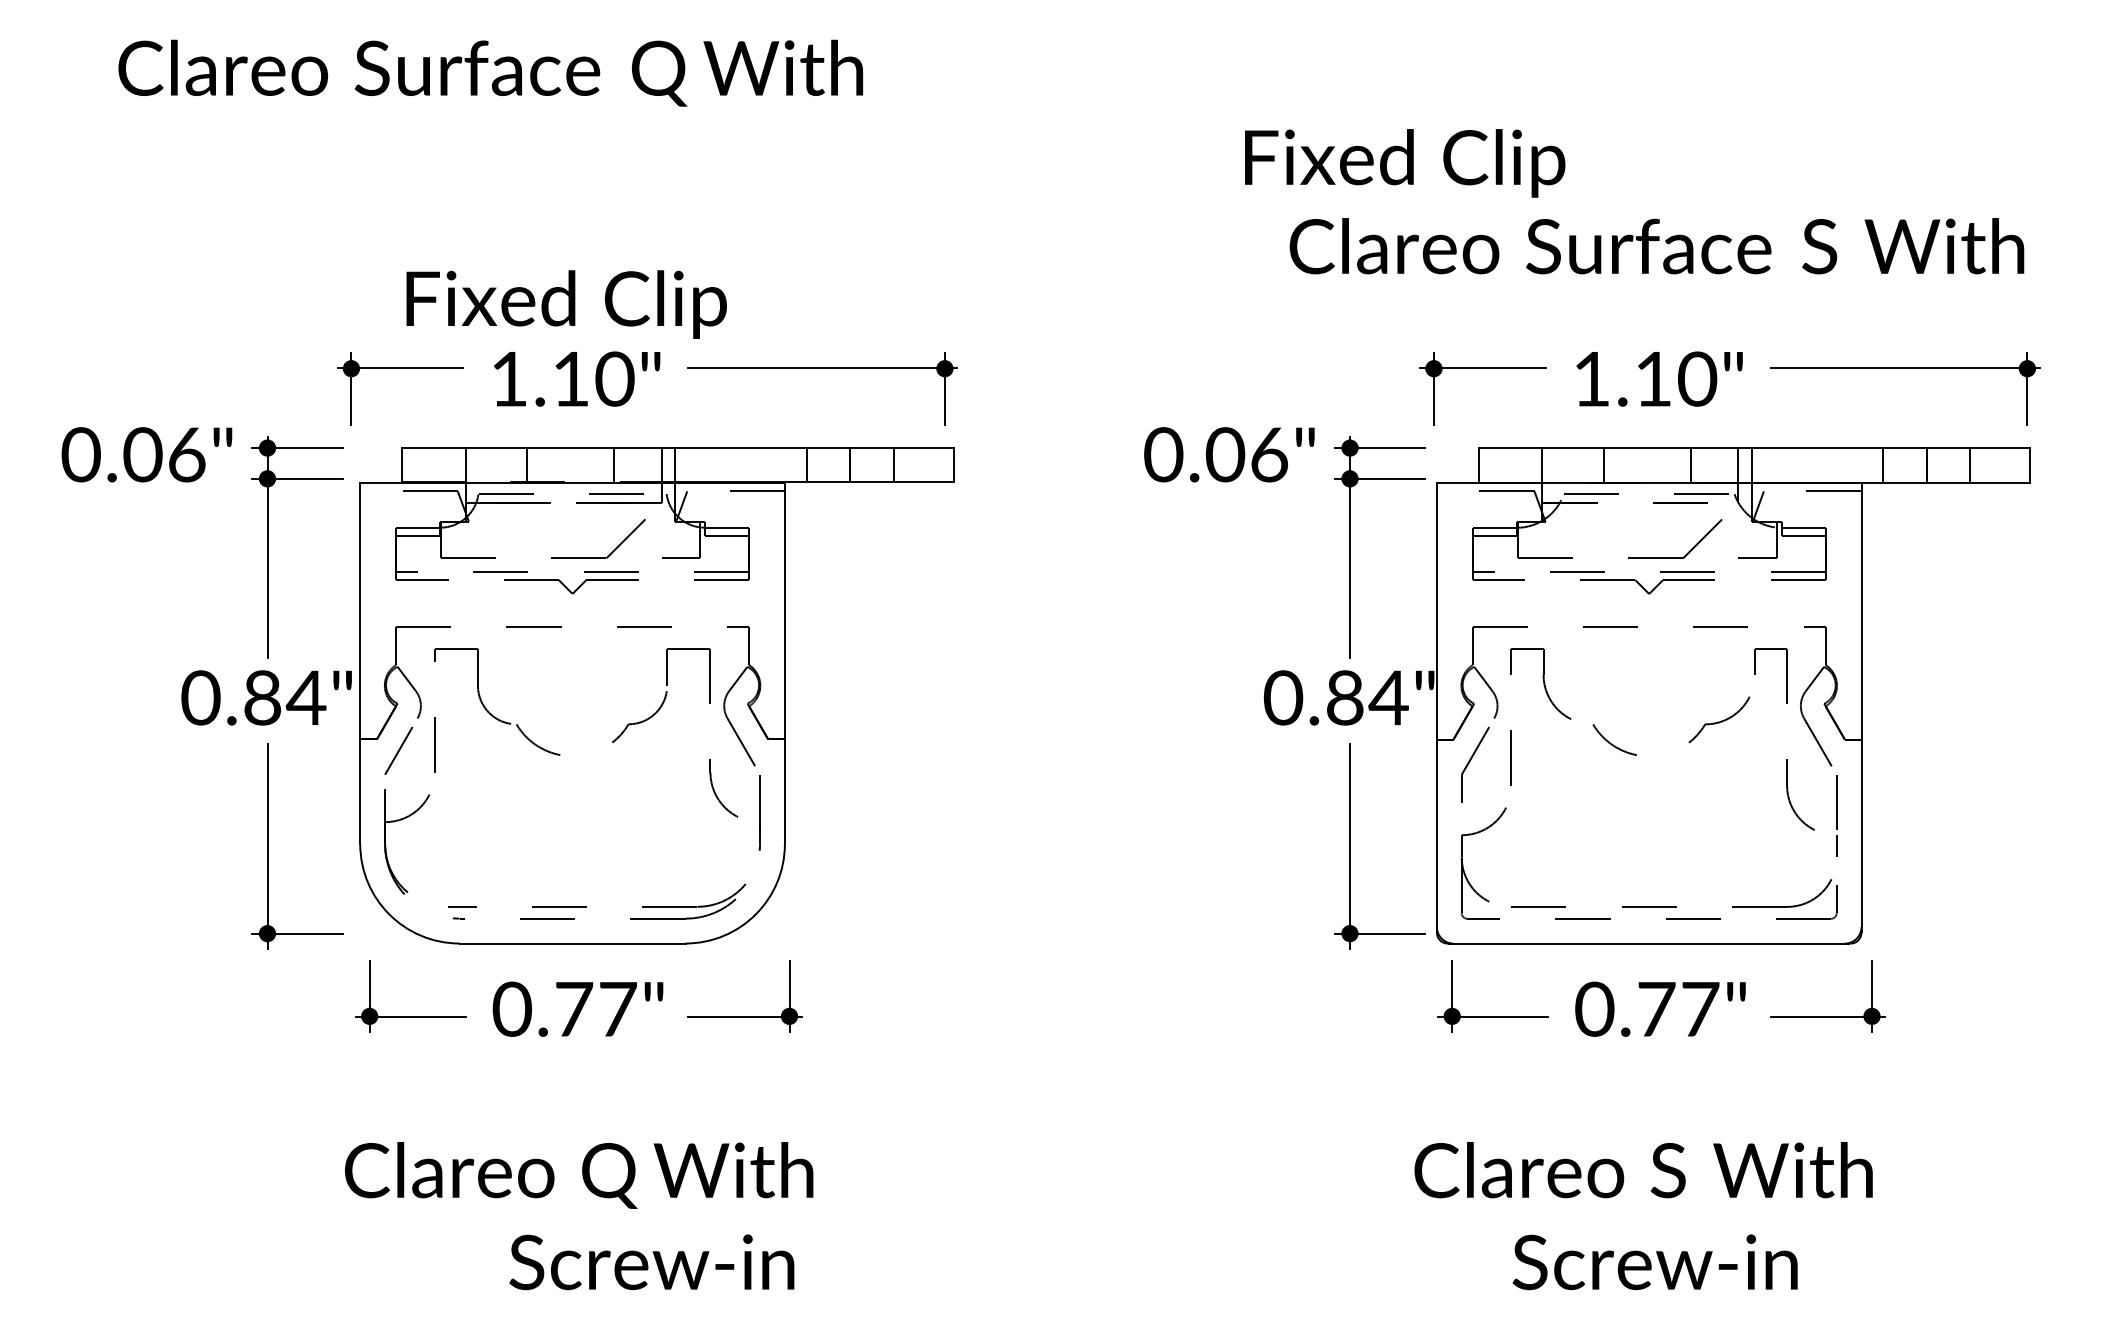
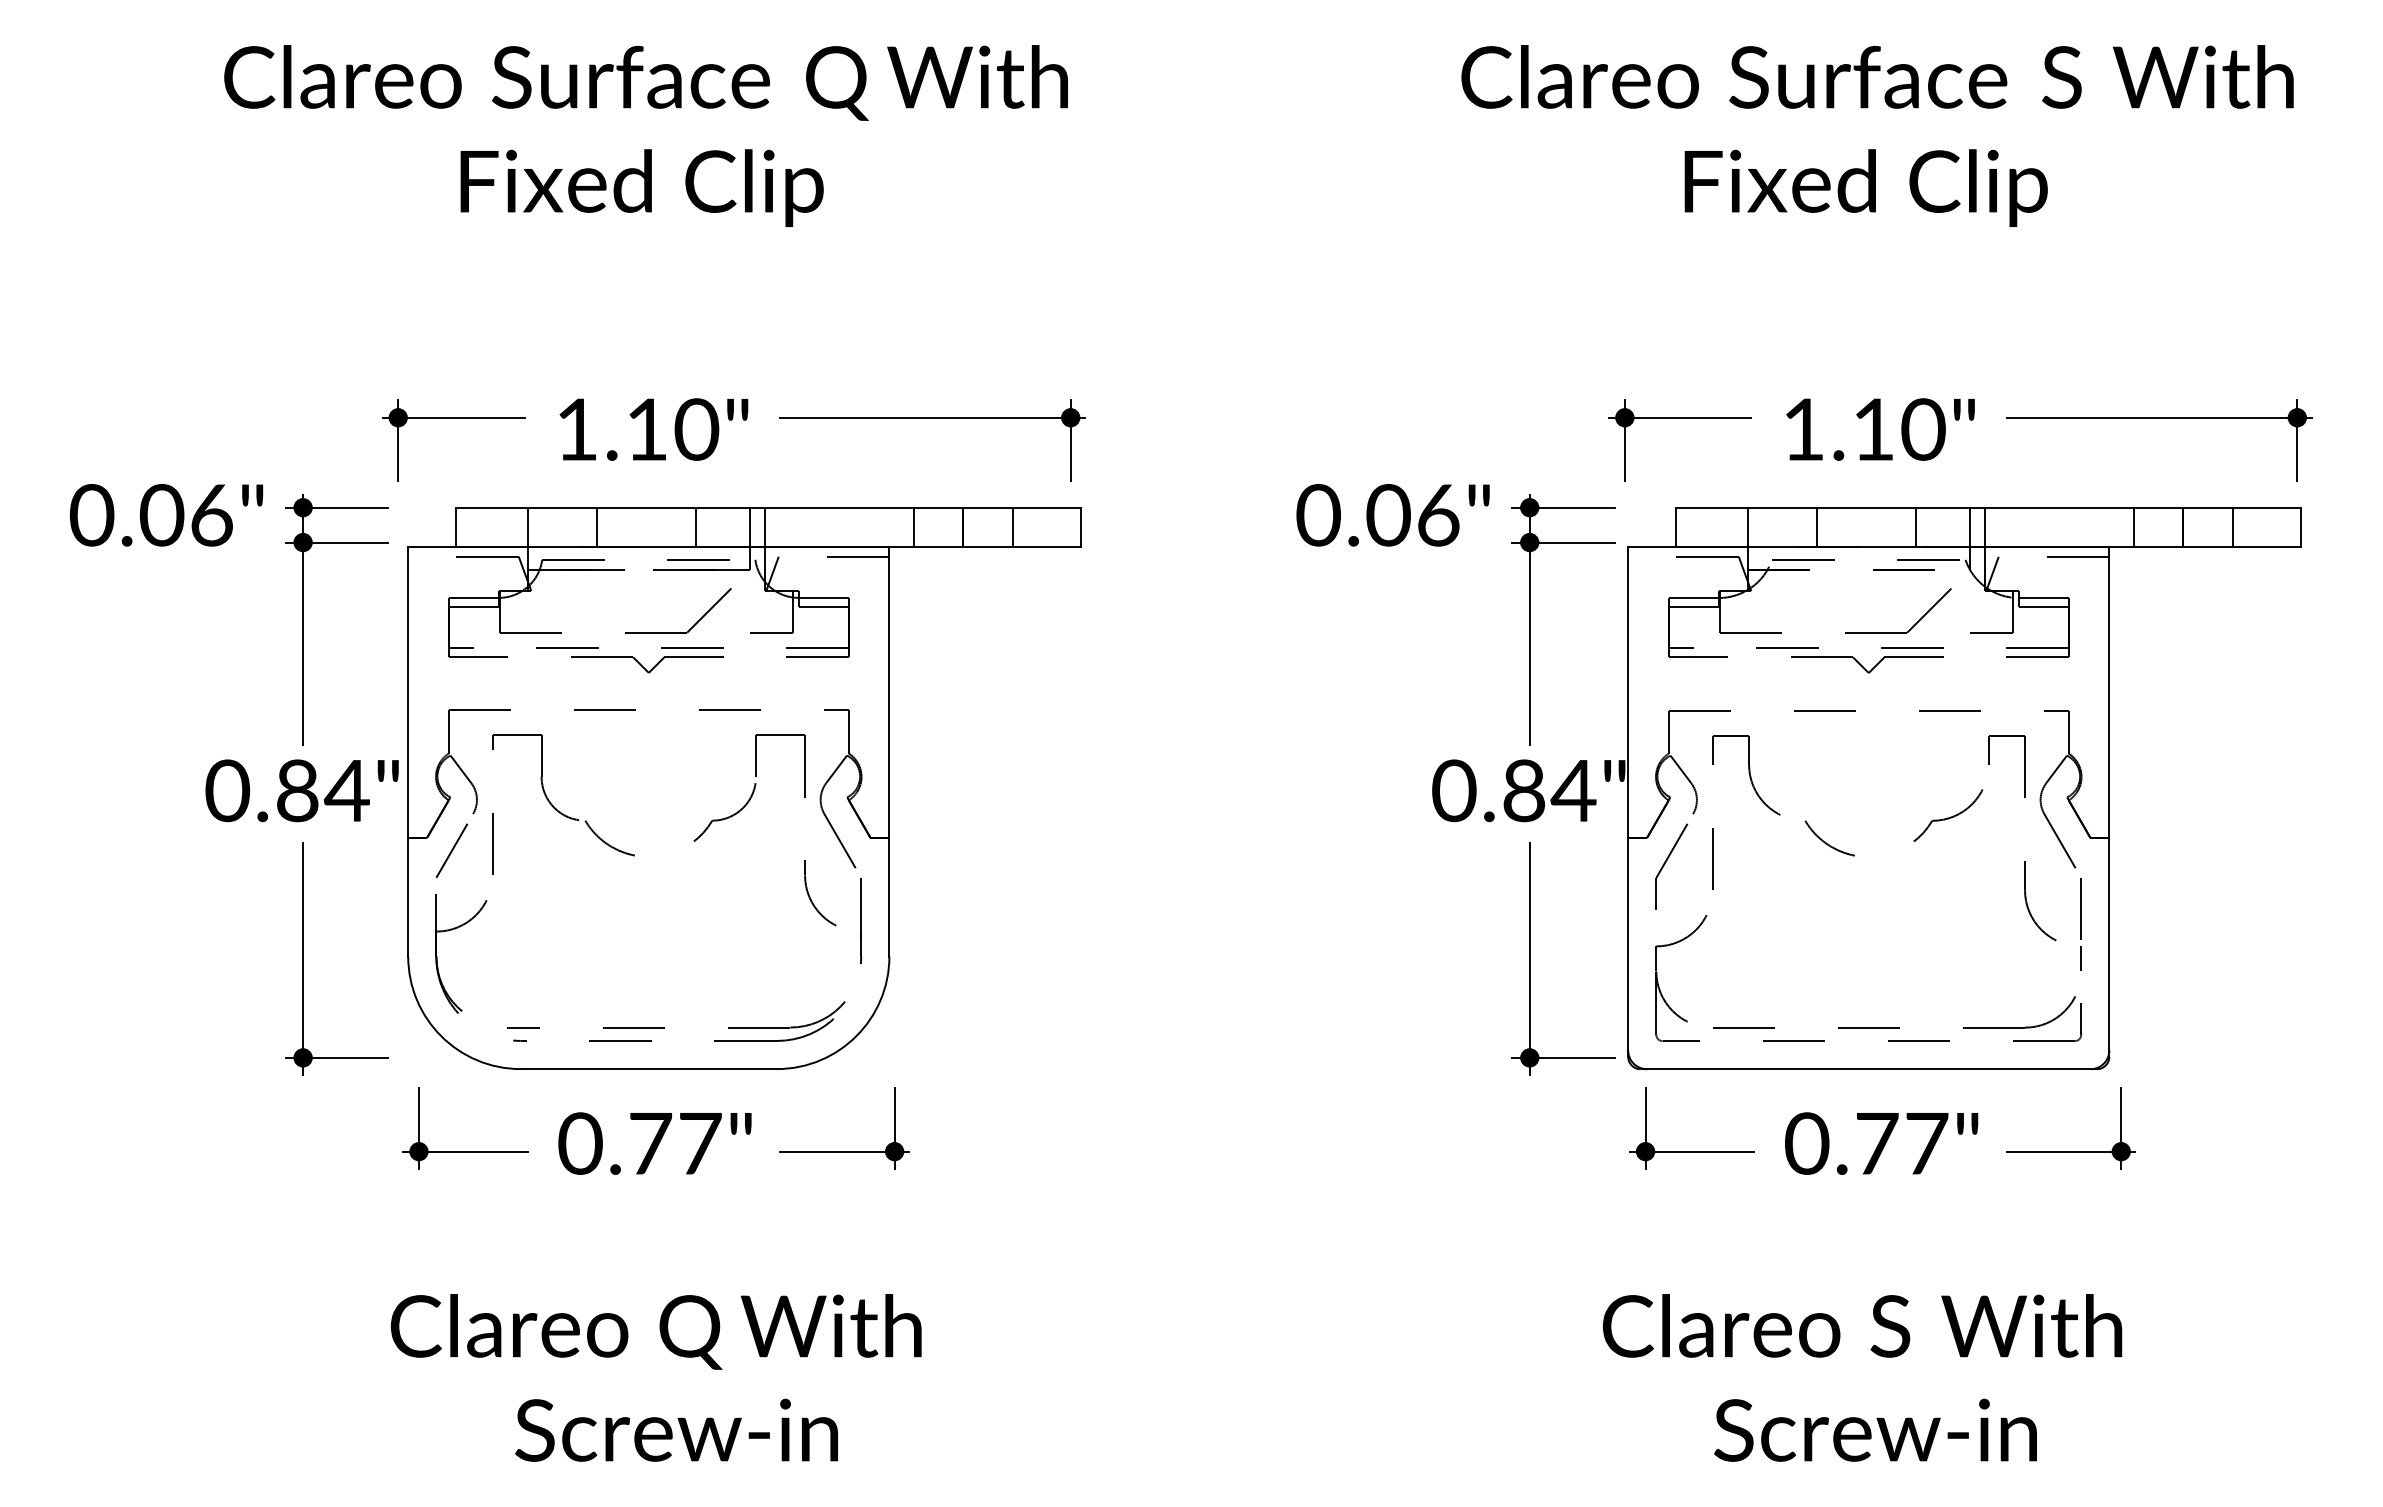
text: (490, 72) -> (645, 82), moved
text: (1404, 162) -> (1865, 187), moved
text: (1656, 245) -> (1877, 76), moved
text: (566, 304) -> (641, 187), moved
text: (651, 1261) -> (676, 1429), moved

